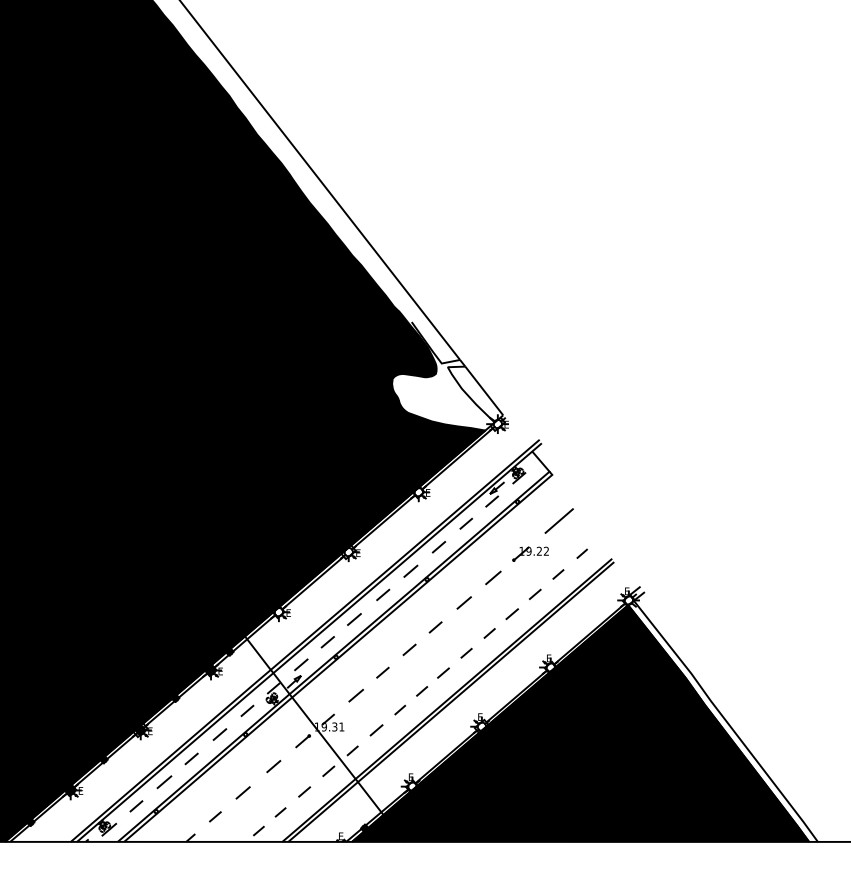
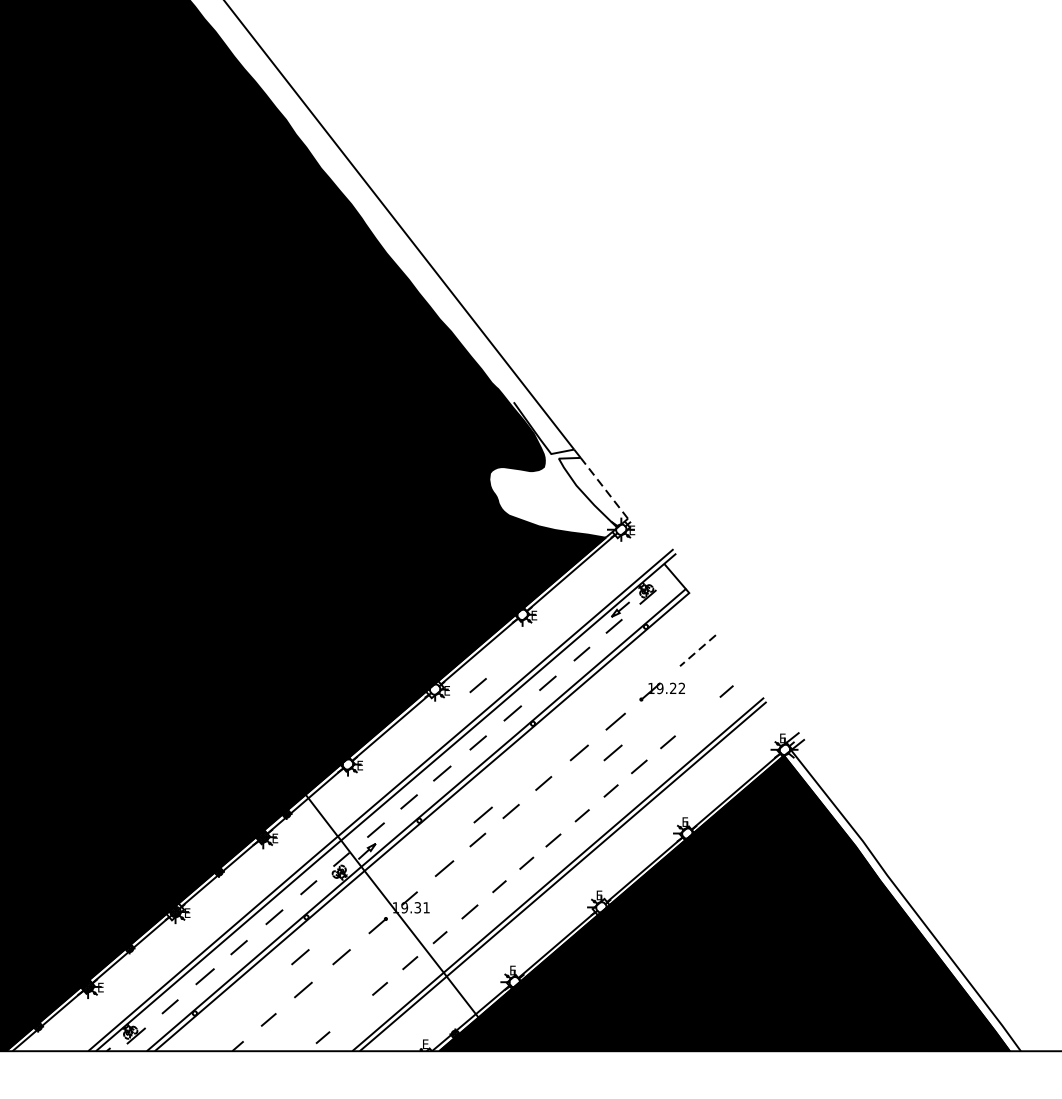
line: (484, 390) -> (604, 487), solid -> dashed
line: (559, 521) -> (698, 651), solid -> dashed
line: (383, 548) -> (478, 684), added
line: (558, 574) -> (697, 717), removed
line: (490, 602) -> (612, 752), added
line: (386, 652) -> (482, 814), added
line: (240, 766) -> (300, 957), added
line: (280, 812) -> (349, 1014), removed

